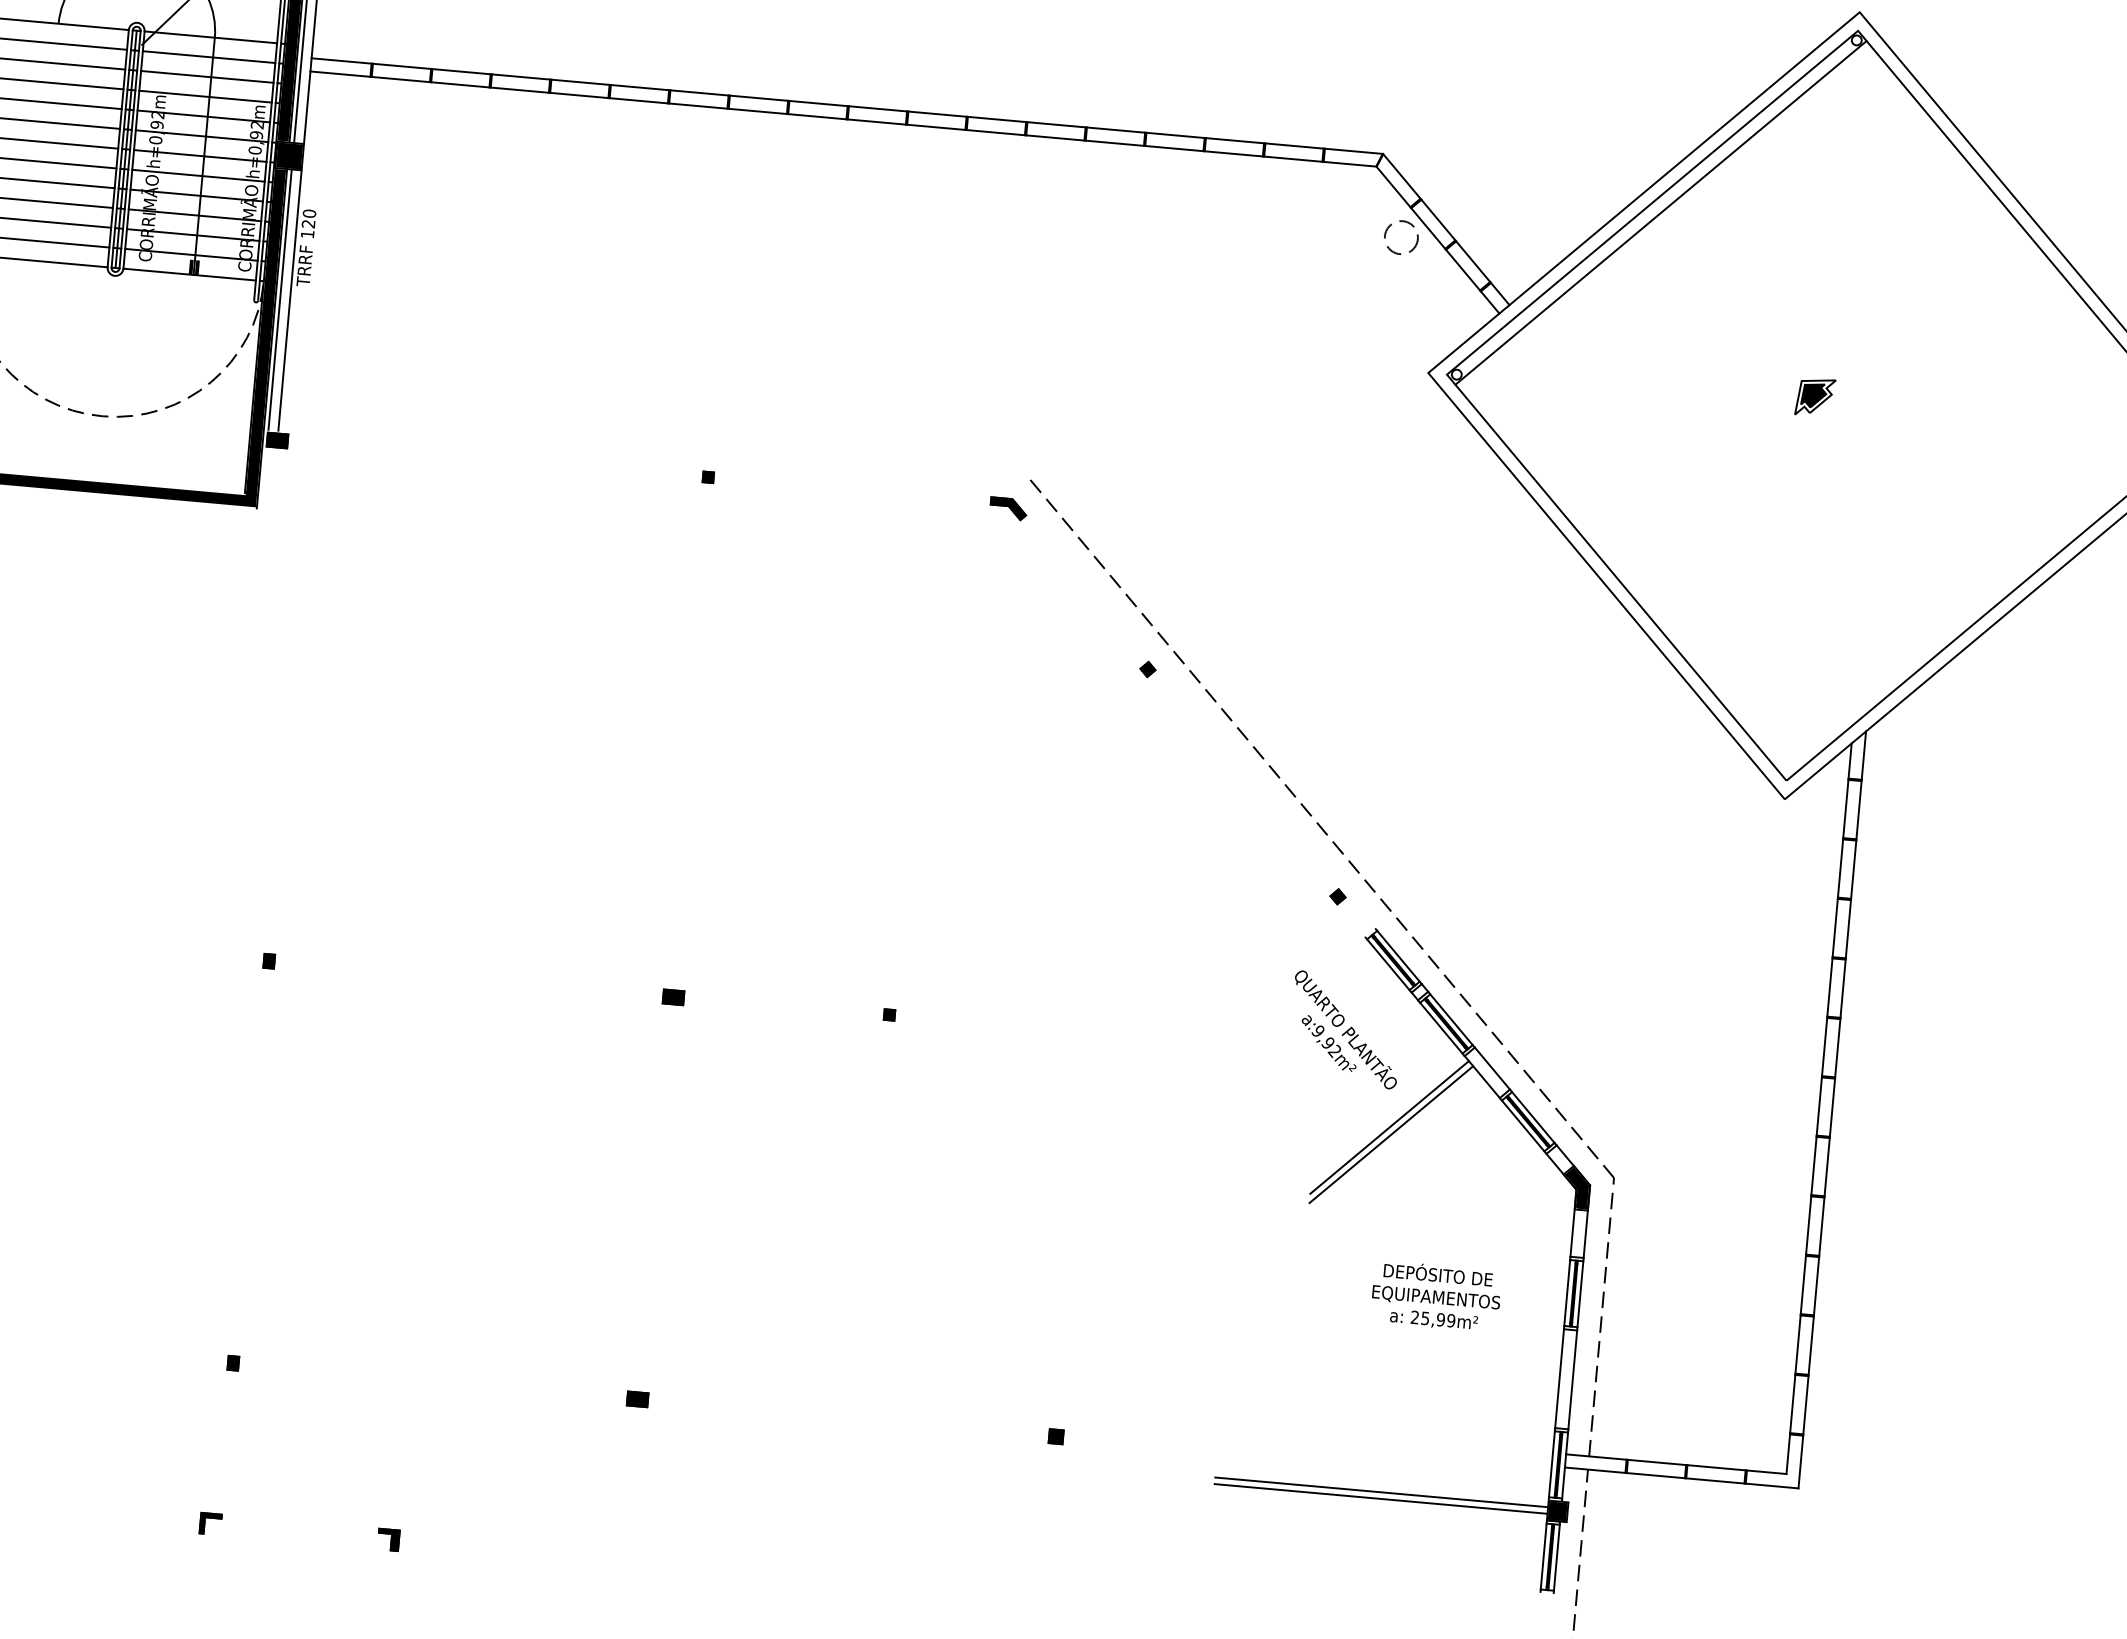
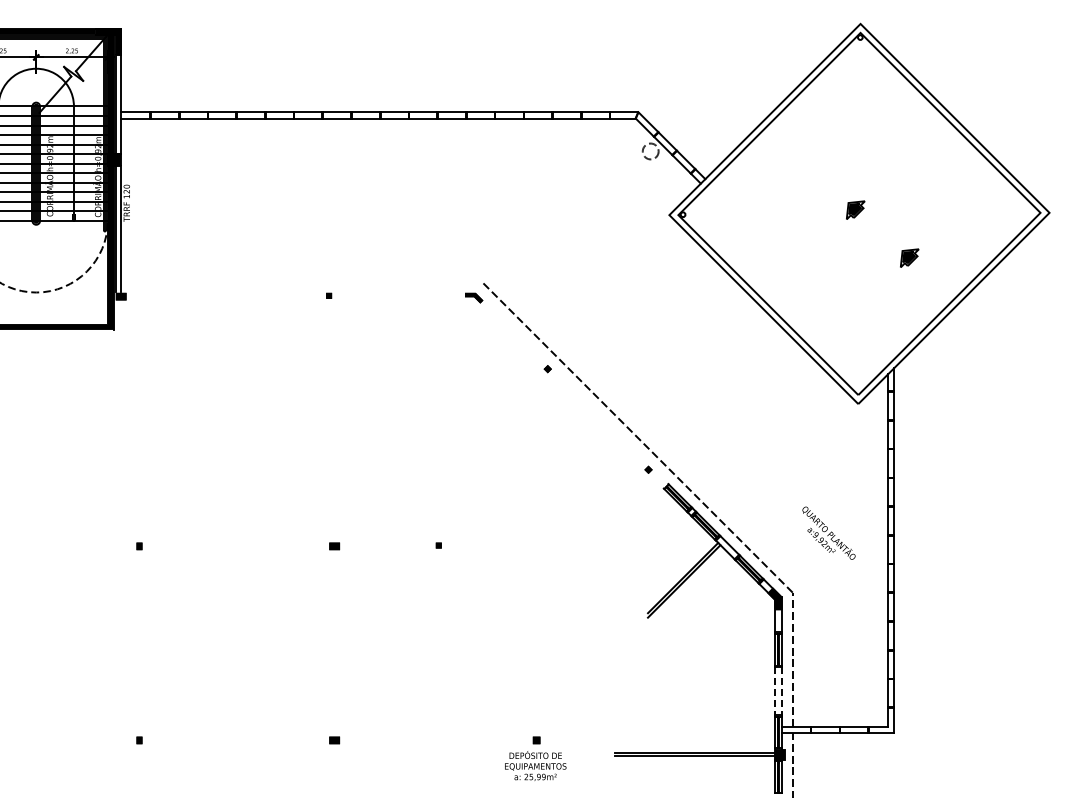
line: (1660, 212) -> (773, 128), removed
part: (1917, 505) -> (909, 257), added
text: (1344, 1028) -> (828, 532), moved
text: (1436, 1295) -> (535, 765), moved
line: (1560, 1379) -> (775, 691), solid -> dashed
line: (1572, 1380) -> (781, 691), solid -> dashed

